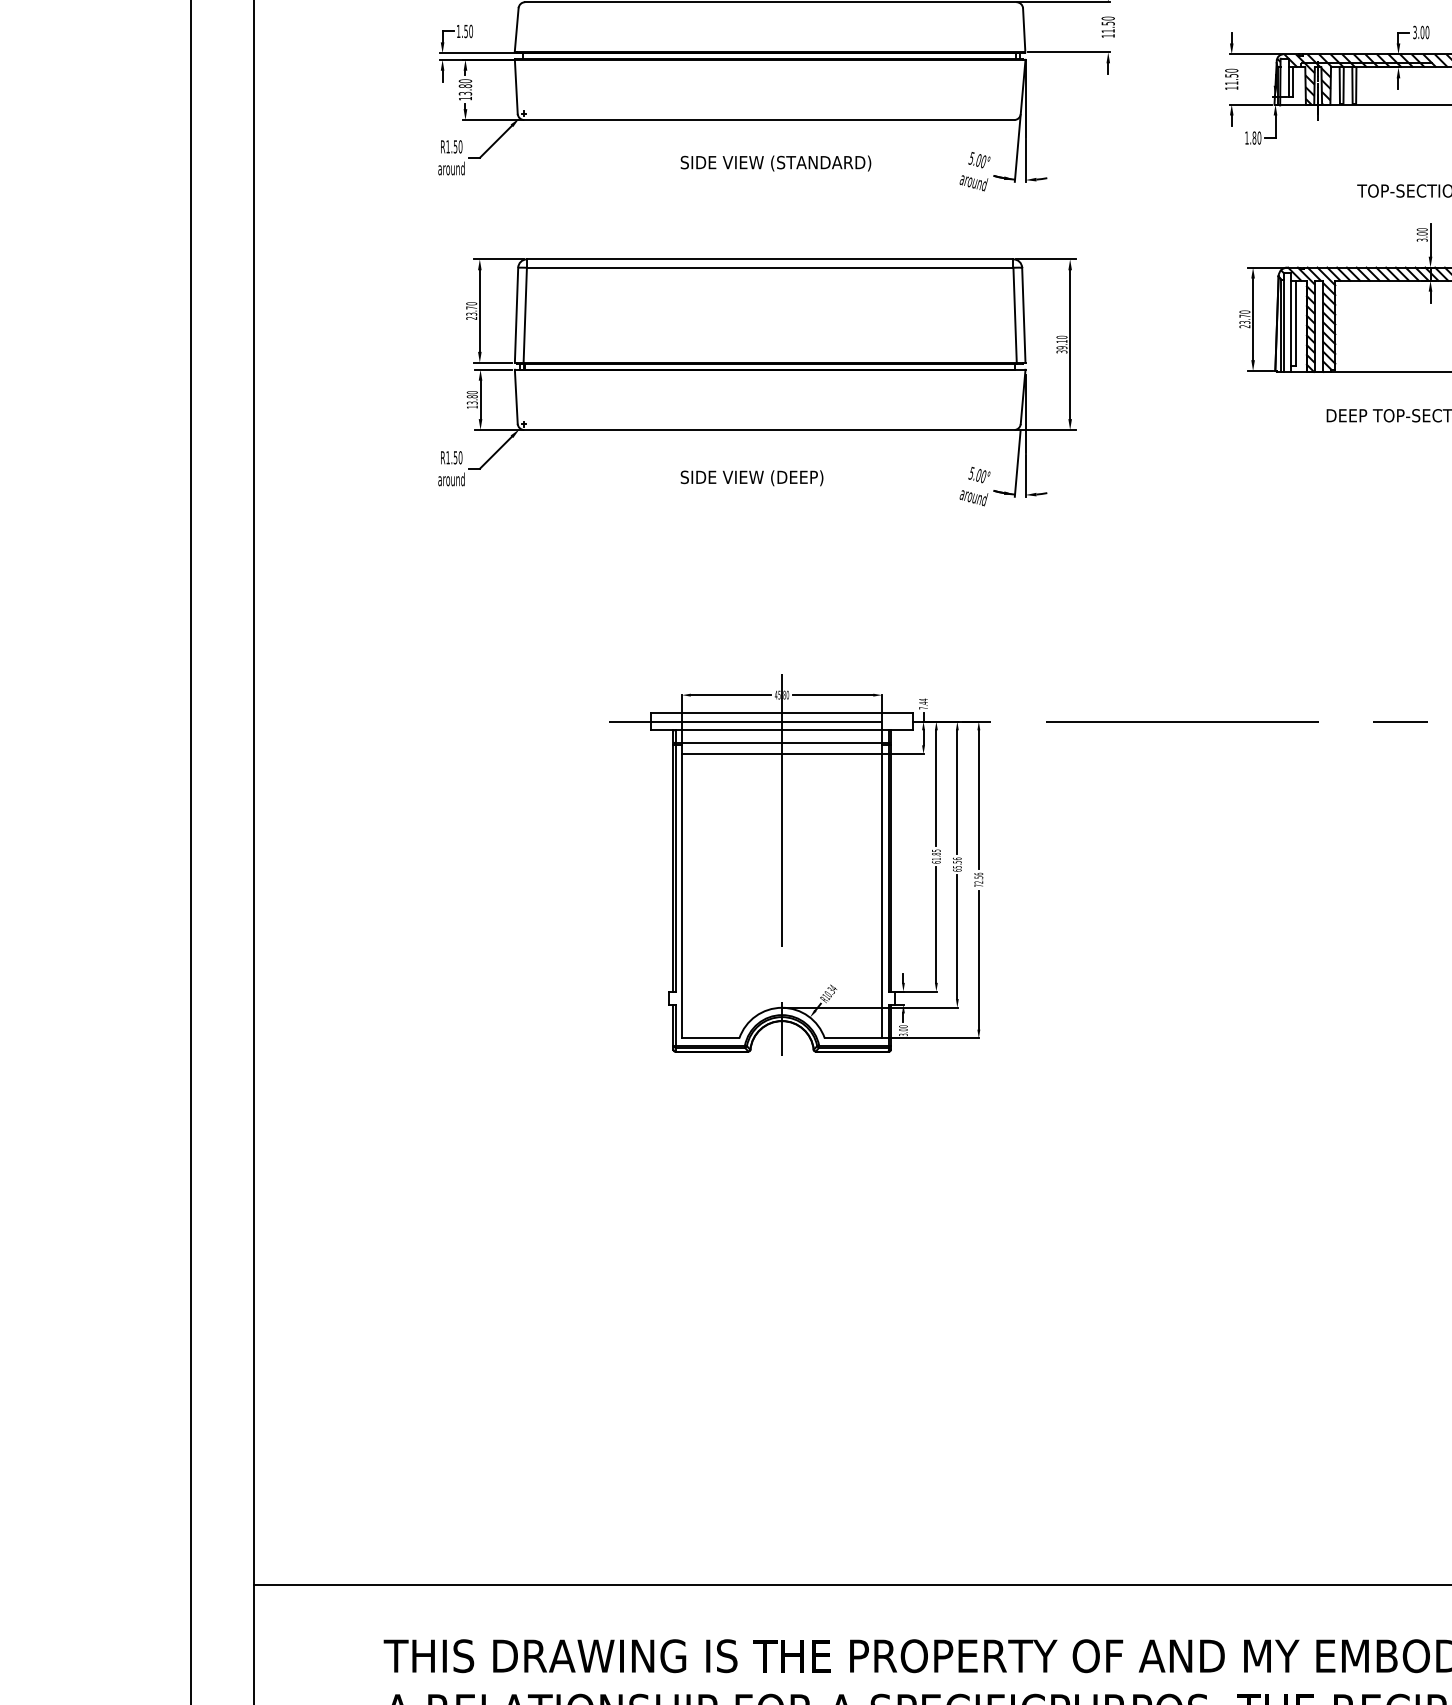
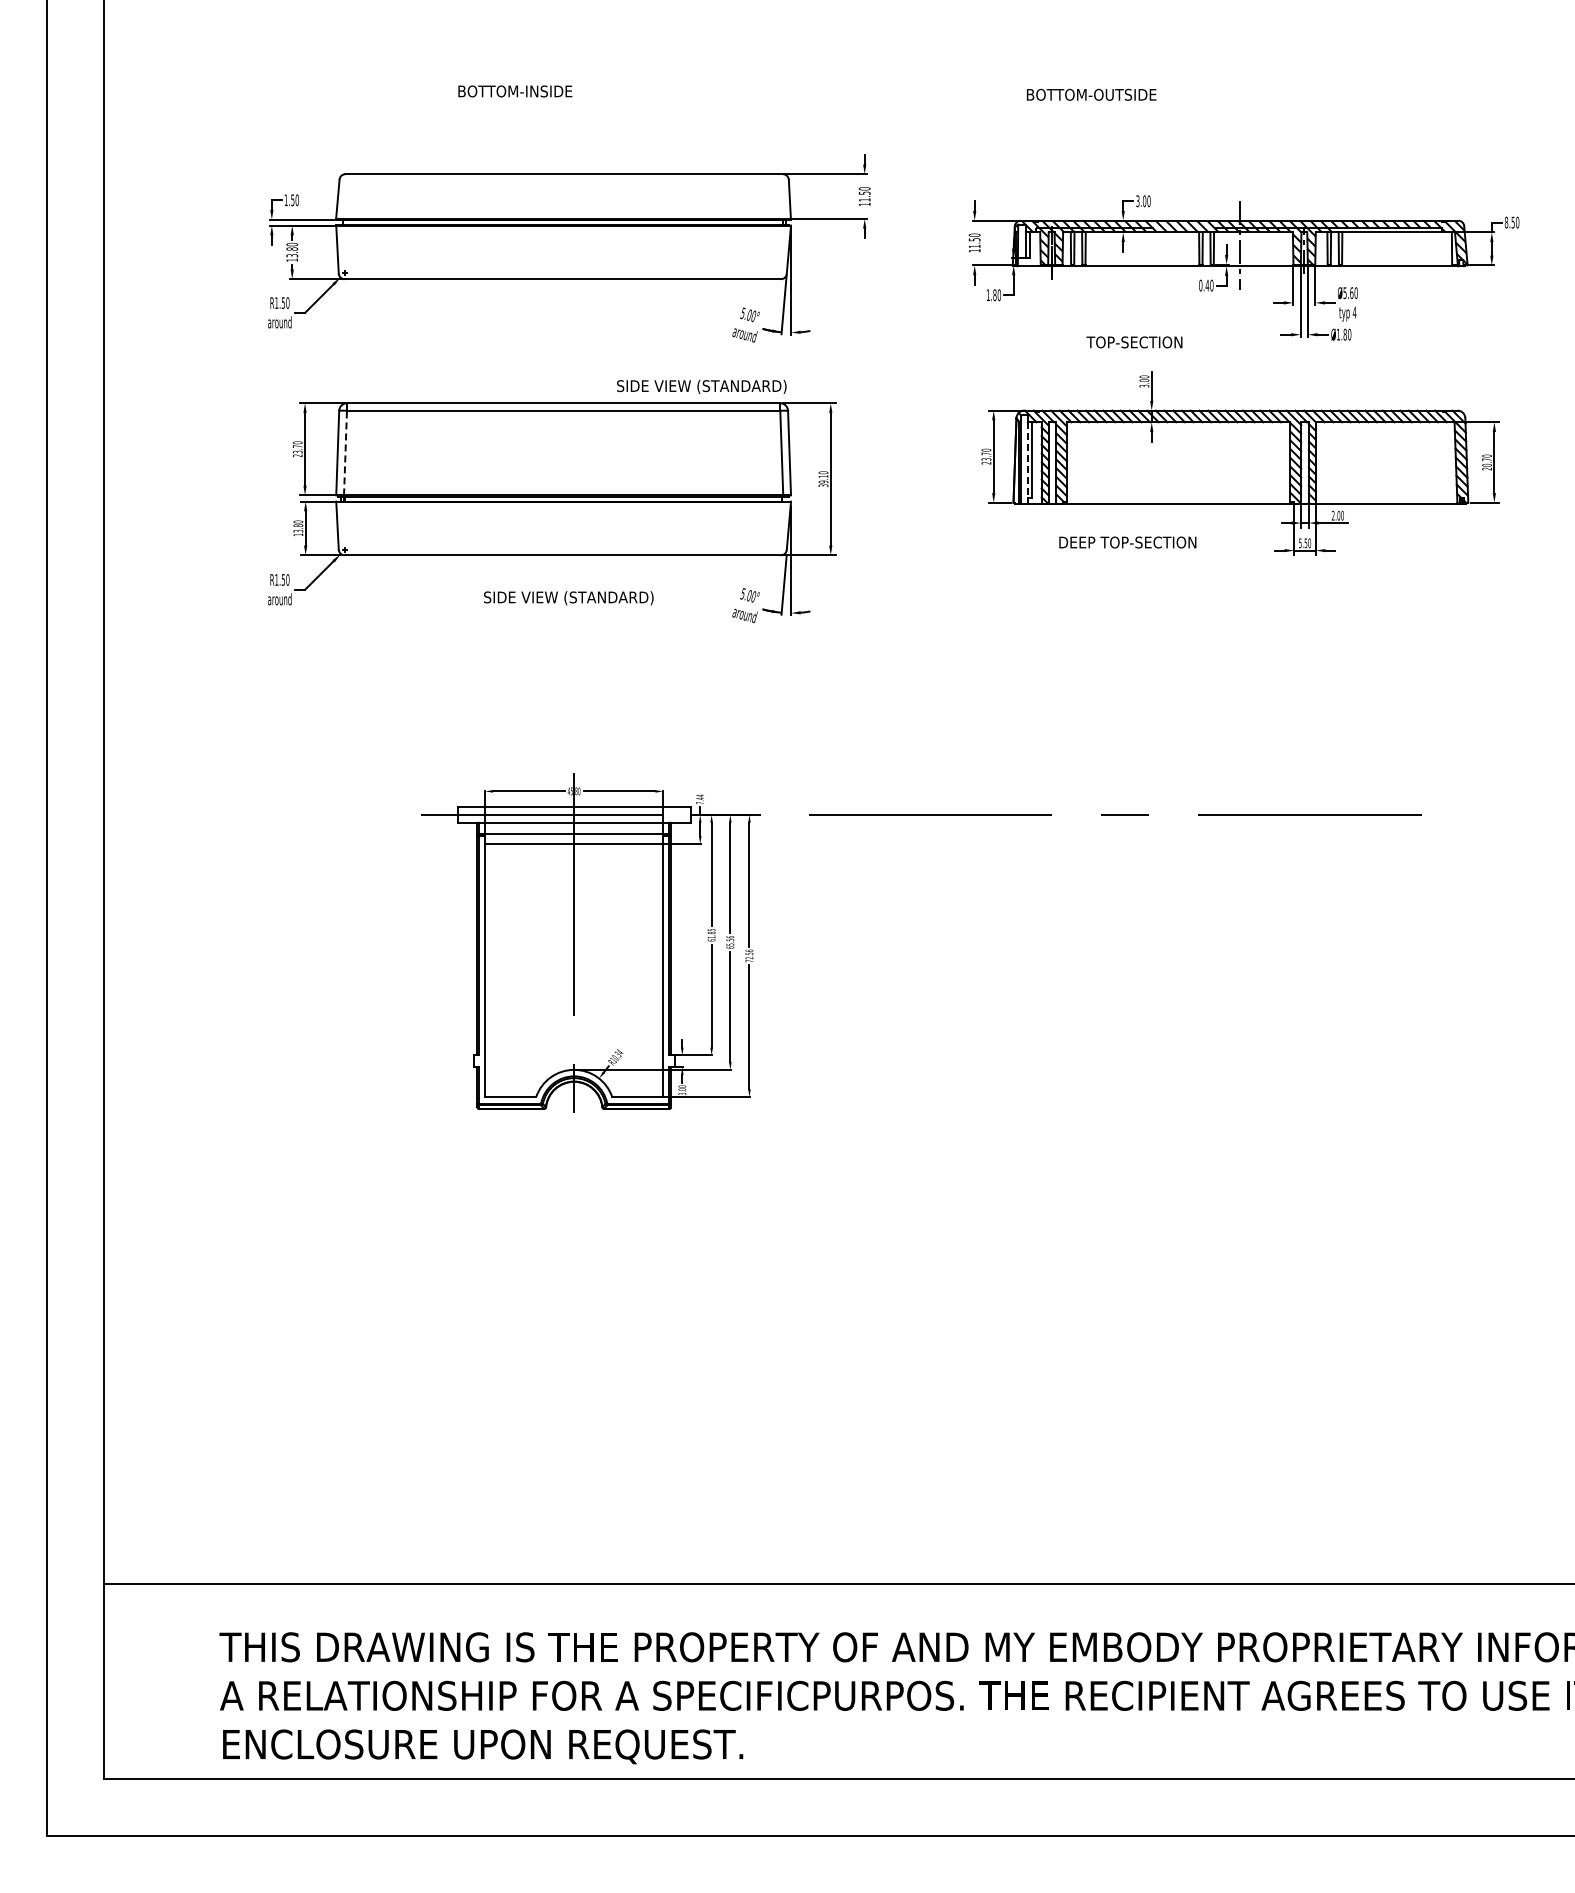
text: (775, 163) -> (701, 386), moved
line: (525, 314) -> (345, 452), solid -> dashed
line: (1291, 323) -> (1027, 460), solid -> dashed
text: (823, 478) -> (611, 598), SIDE VIEW (DEEP) -> SIDE VIEW (STANDARD)

